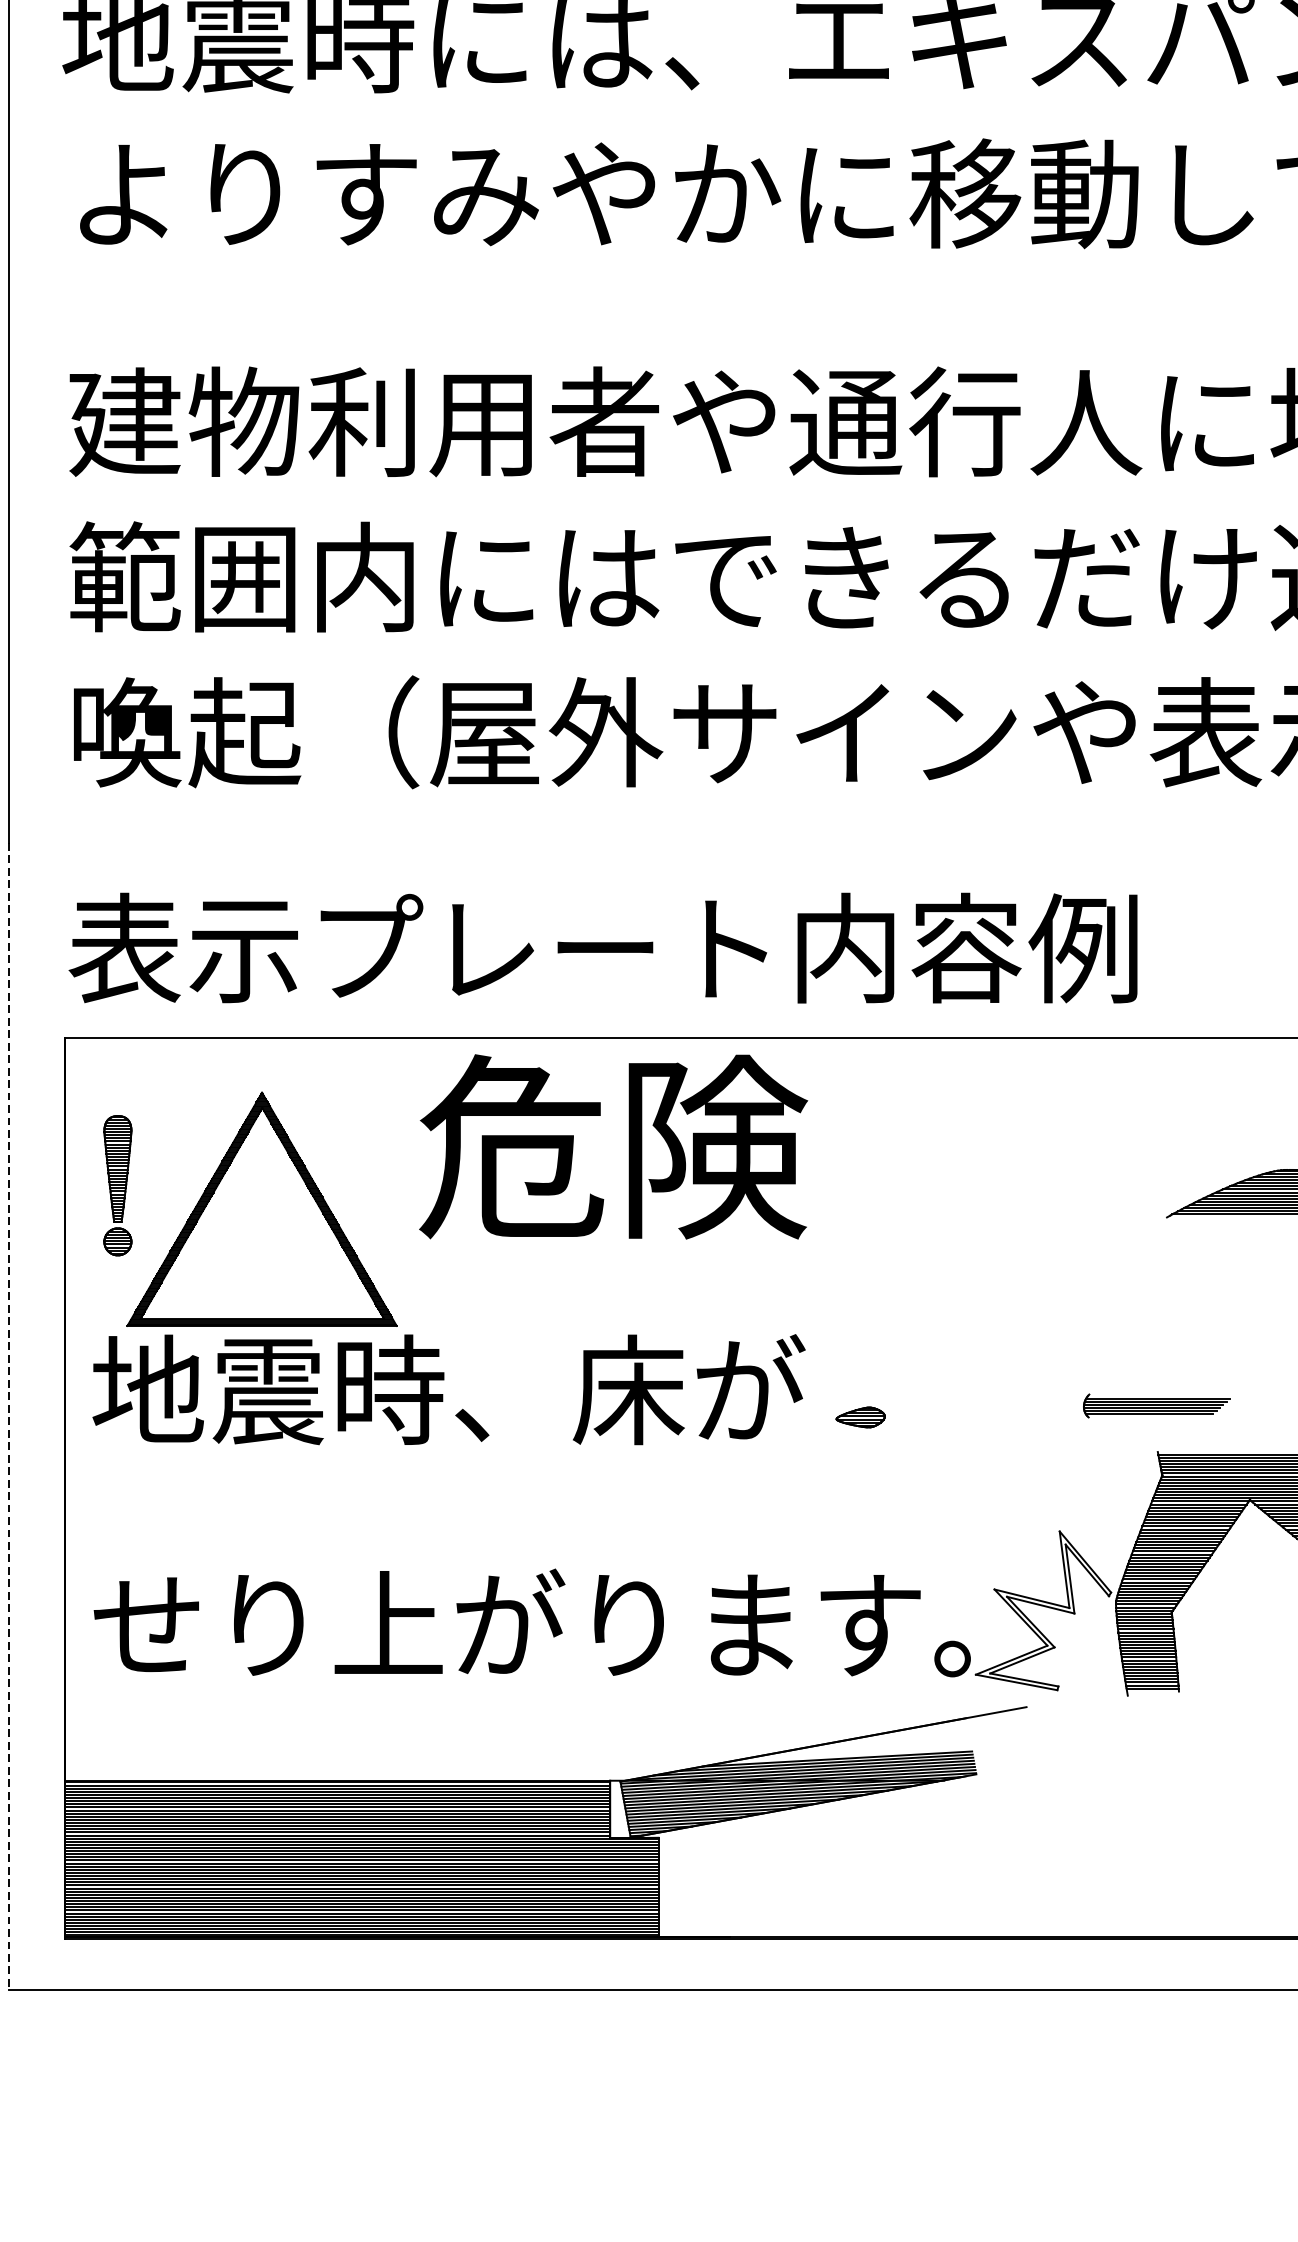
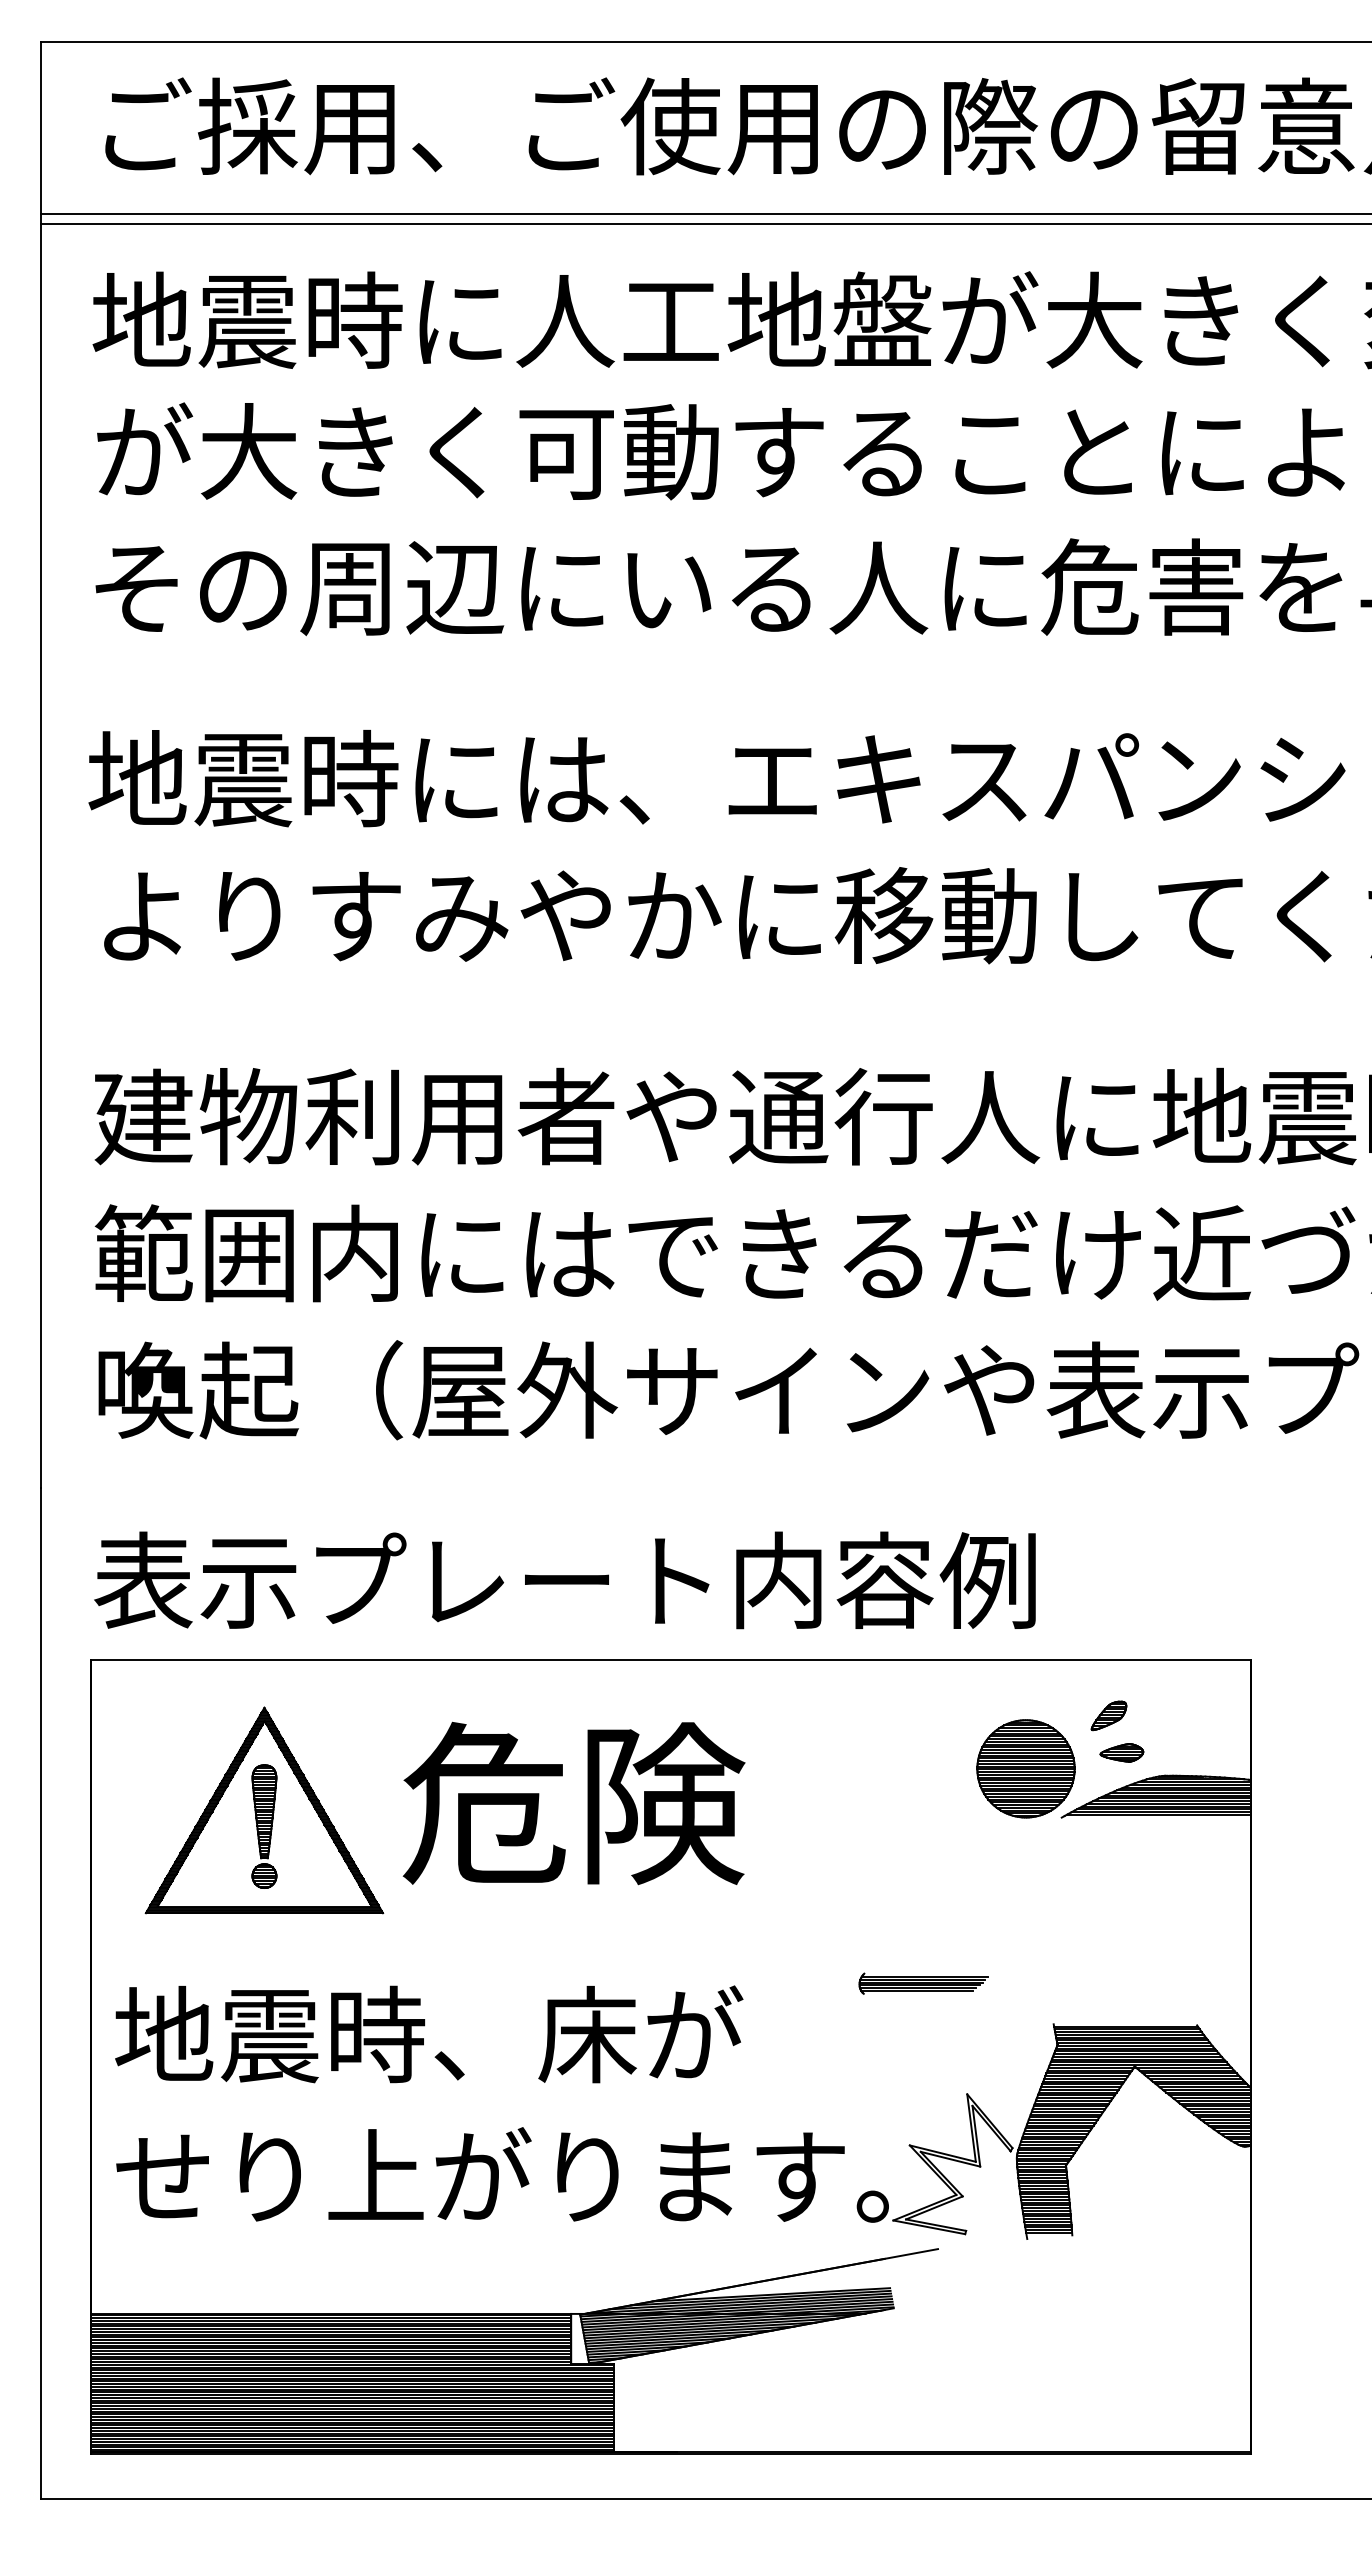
part: (1220, 1101) -> (1108, 1715), added
text: (612, 1146) -> (573, 1803), moved
part: (1125, 1161) -> (1025, 1768), added
part: (117, 1185) -> (264, 1826), moved
text: (449, 1389) -> (429, 2034), moved
part: (1156, 1405) -> (923, 1983), moved
line: (8, 1417) -> (41, 1993), dashed -> solid
part: (860, 1417) -> (1121, 1752), moved

